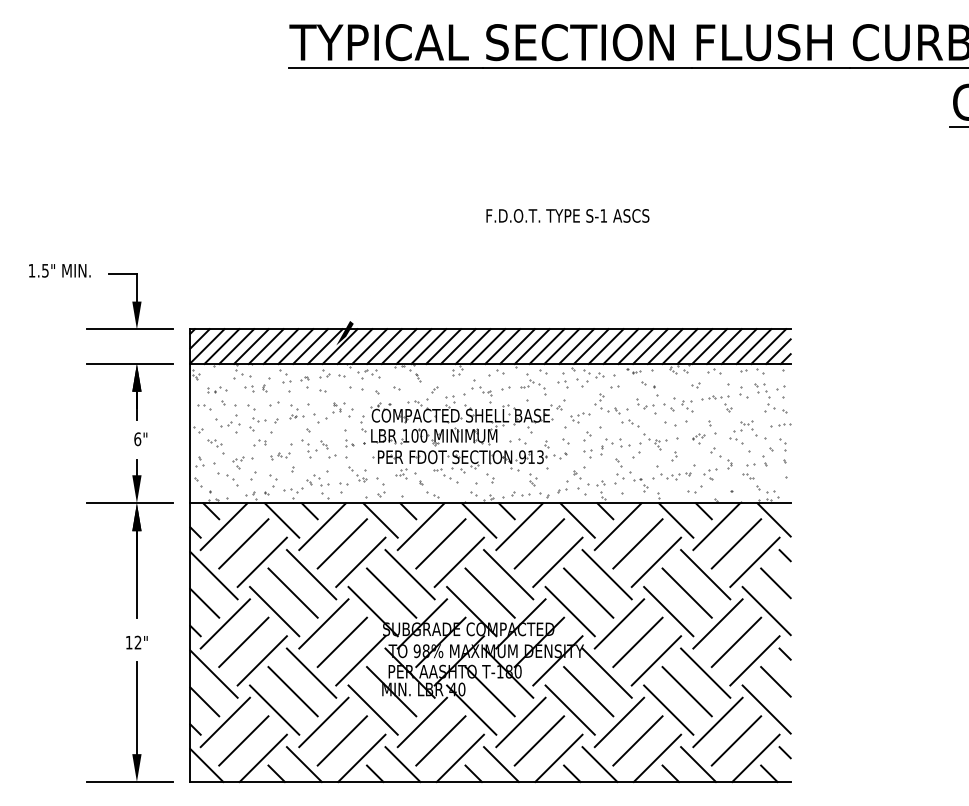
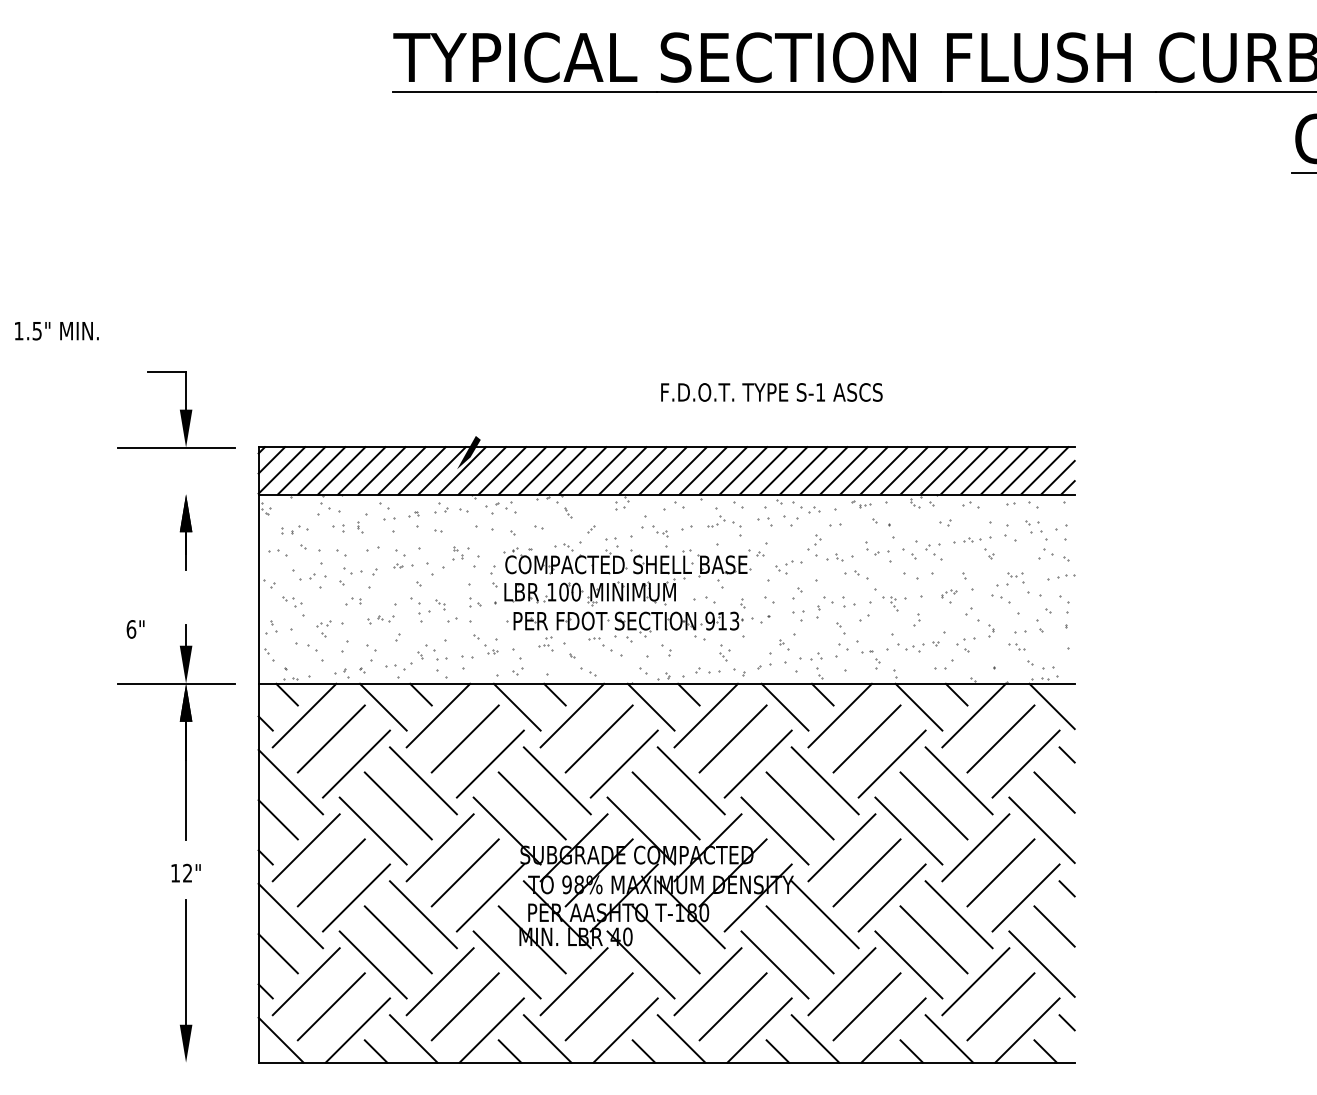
text: (567, 215) -> (771, 391), moved
text: (59, 270) -> (56, 330), moved
line: (129, 364) -> (175, 495), removed
text: (140, 439) -> (135, 629), moved
line: (129, 782) -> (175, 1063), removed

